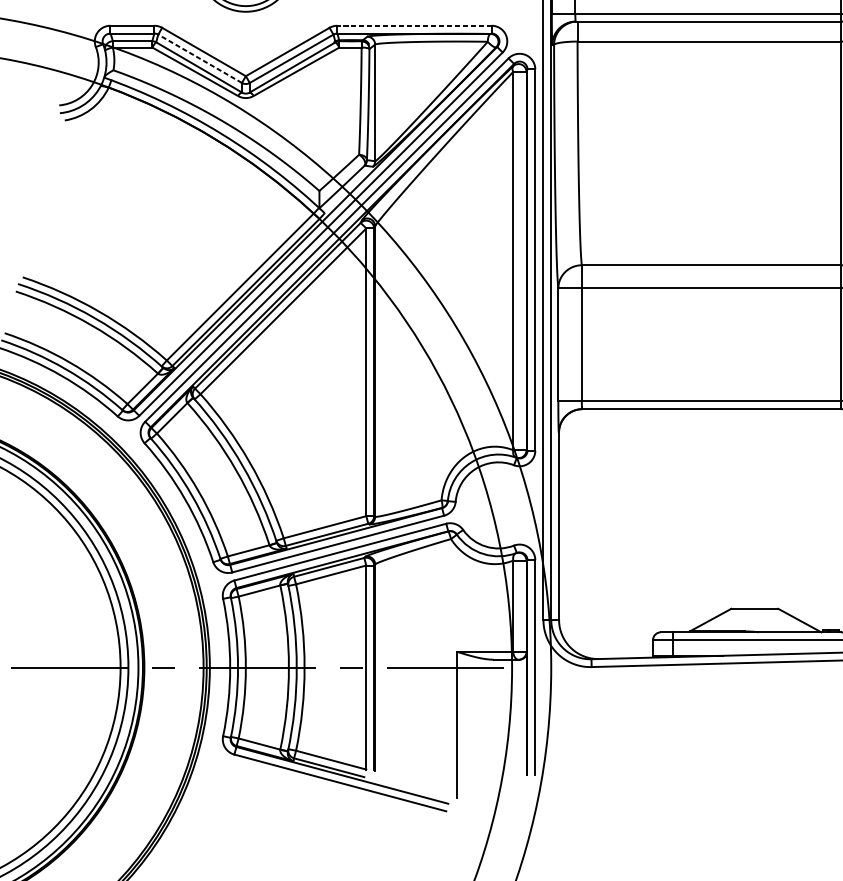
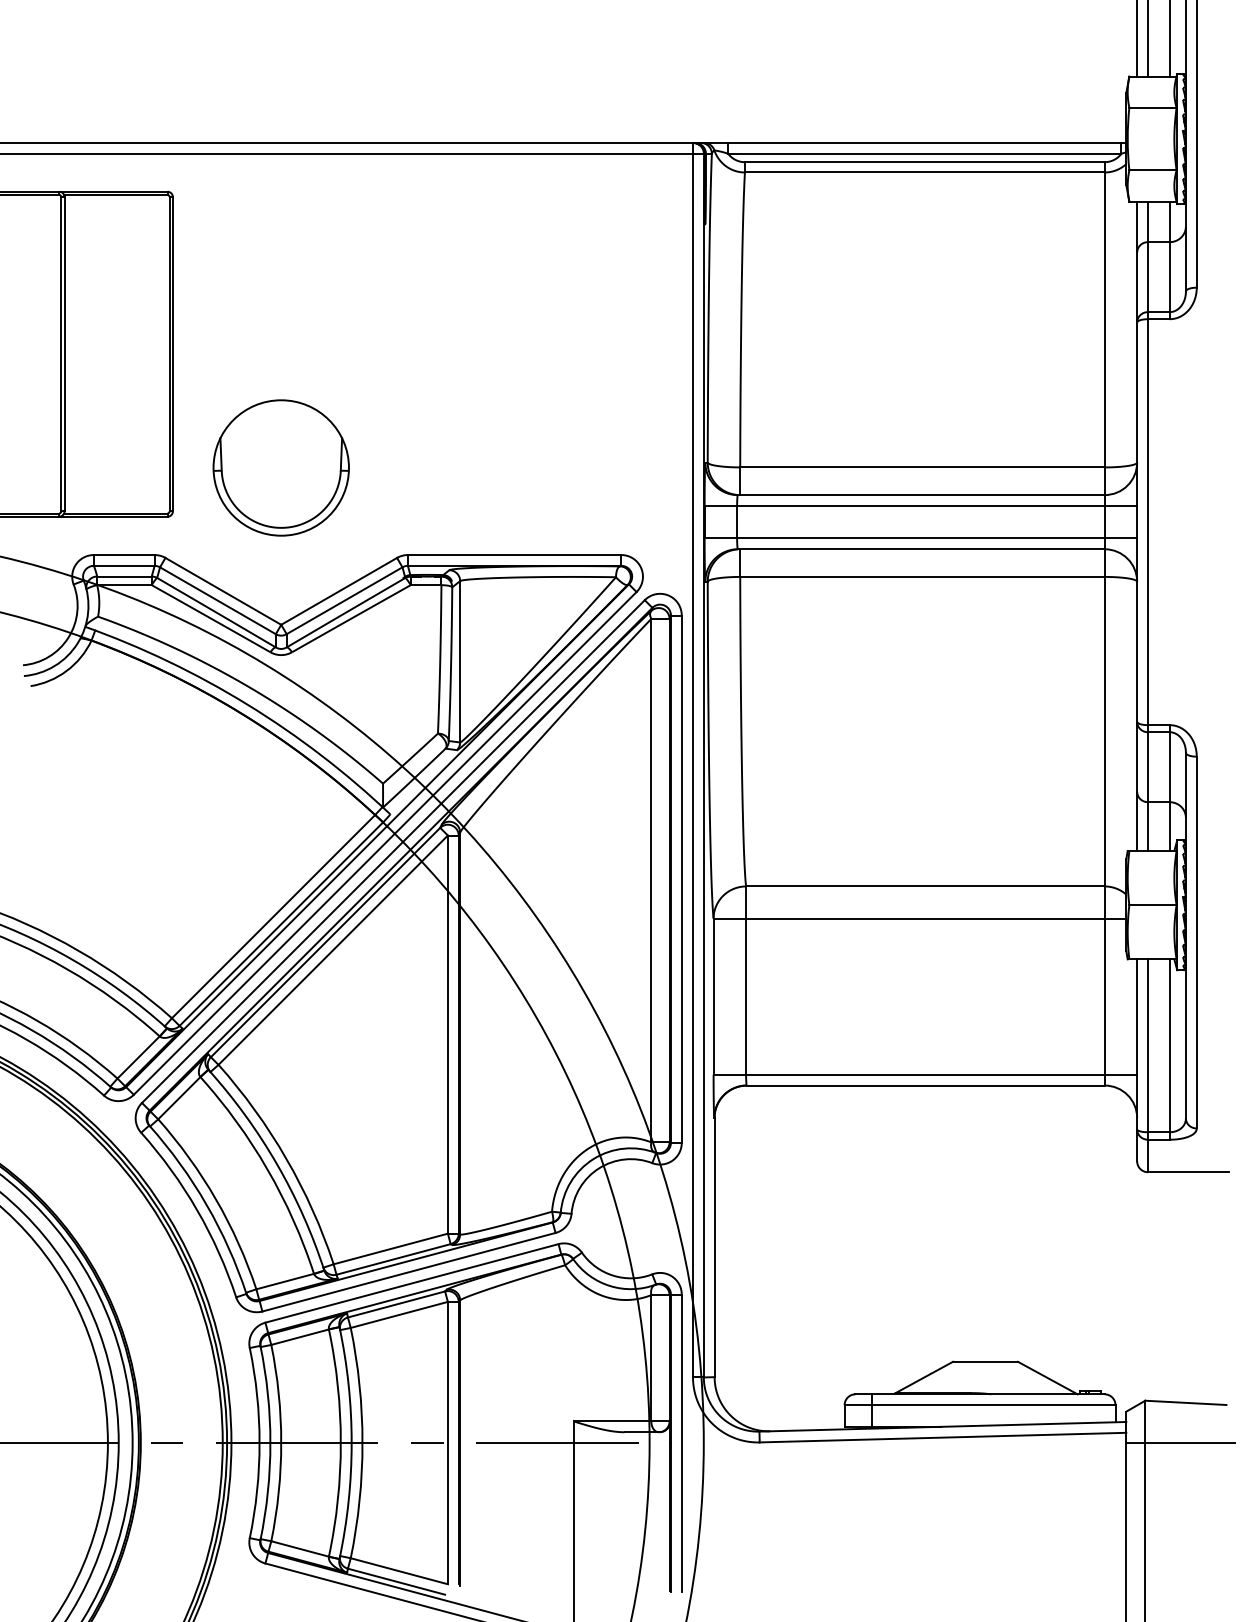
line: (414, 26) -> (514, 555), dashed -> solid
line: (199, 58) -> (217, 600), dashed -> solid

